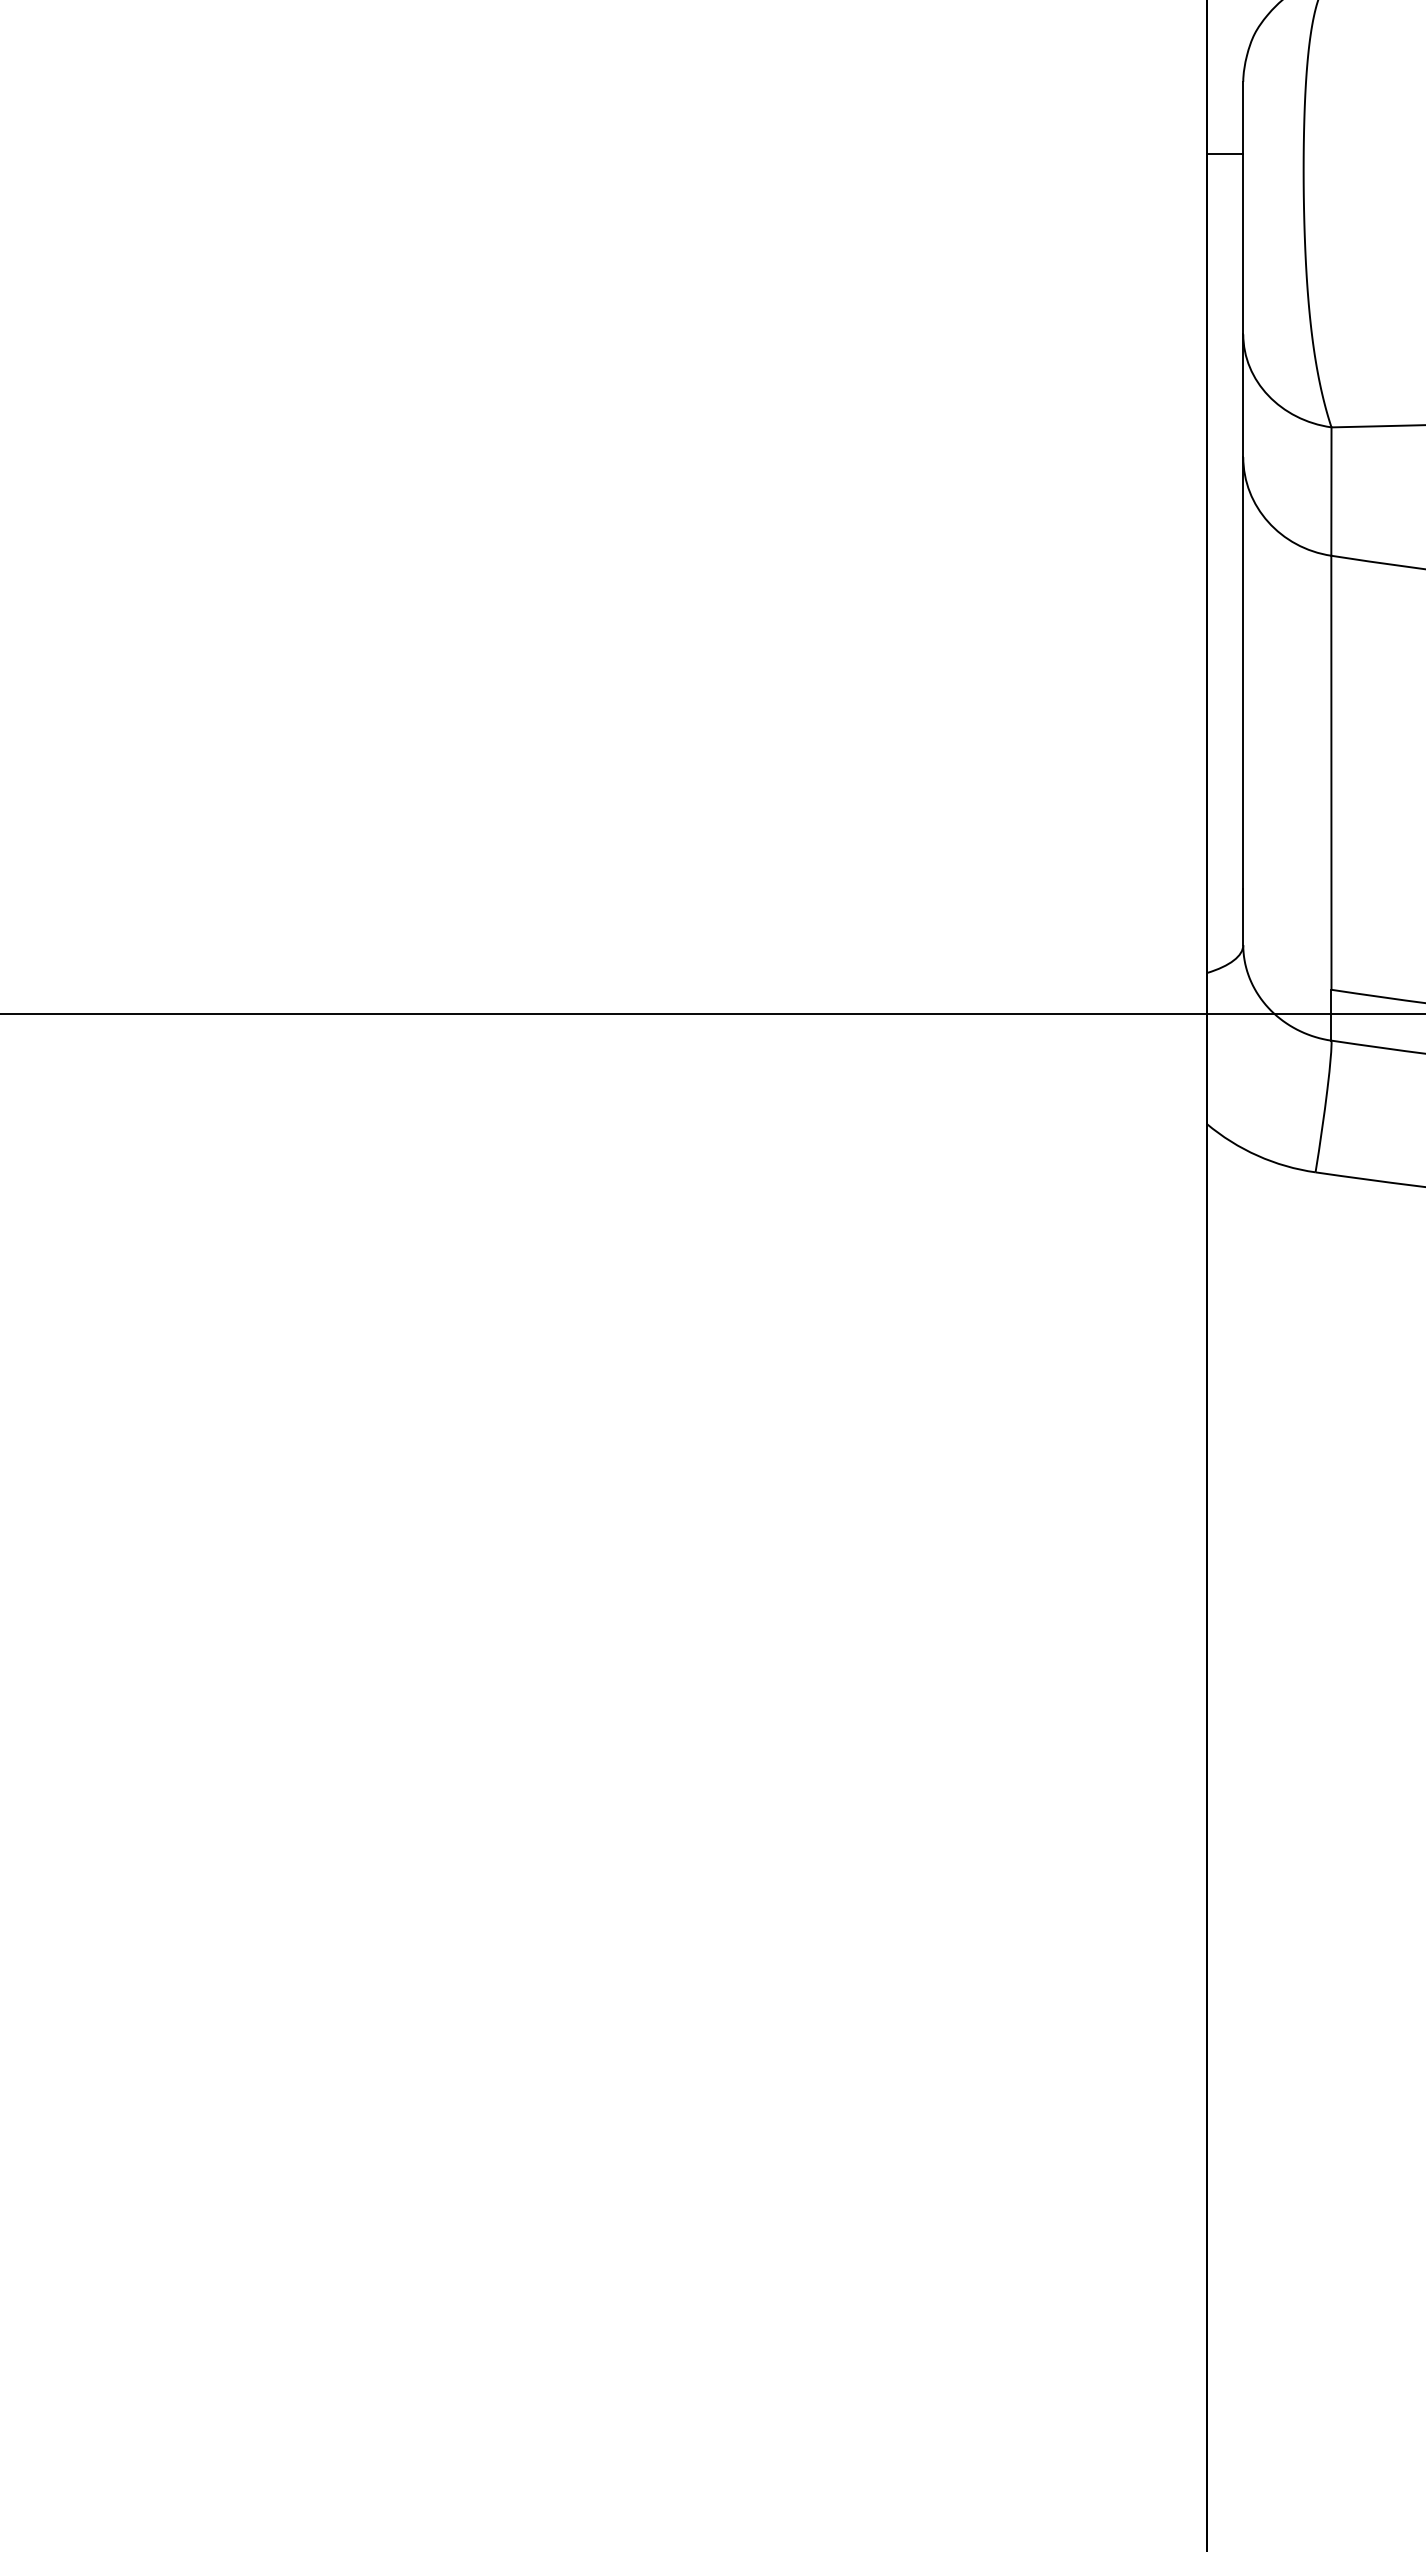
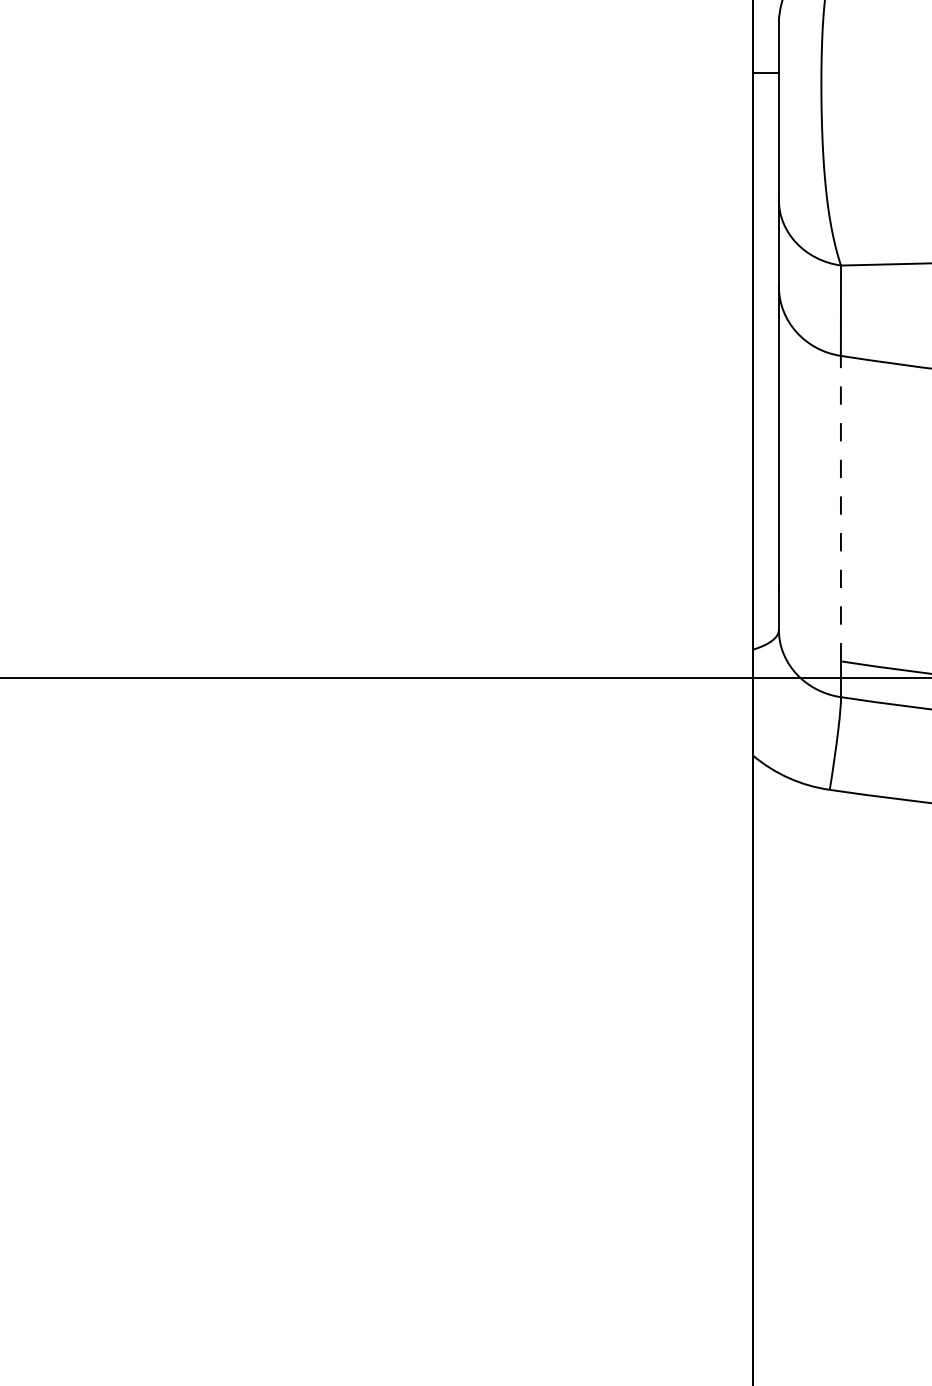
line: (1331, 772) -> (840, 508), solid -> dashed

